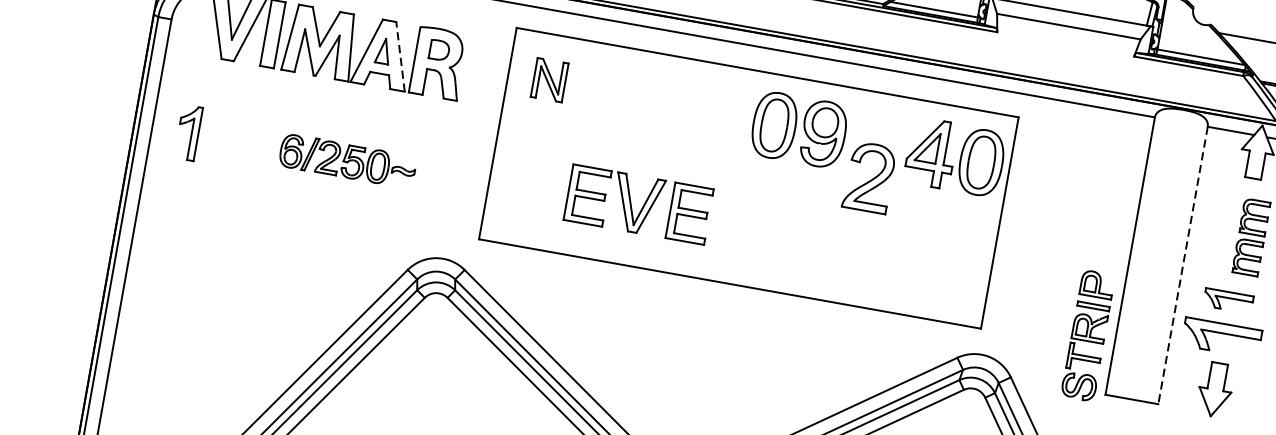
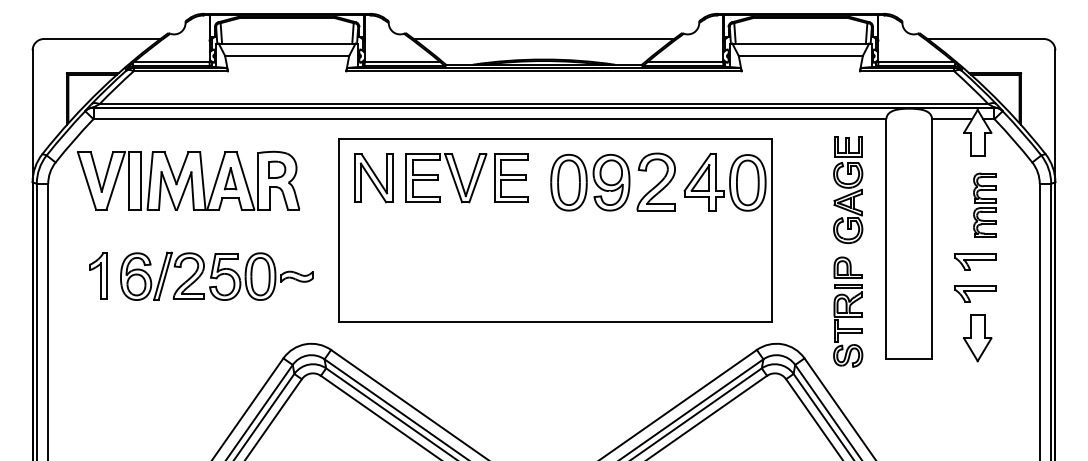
line: (400, 57) -> (245, 181), dashed -> solid
part: (549, 80) -> (373, 178), size x1.43
part: (188, 131) -> (98, 275), moved
part: (347, 160) -> (216, 275), size x1.67
part: (868, 176) -> (655, 181), moved
part: (1096, 192) -> (848, 190), added
part: (637, 204) -> (466, 178), moved
line: (1183, 266) -> (932, 239), dashed -> solid
part: (1088, 335) -> (848, 311), moved
part: (1222, 337) -> (975, 293), size x0.62

